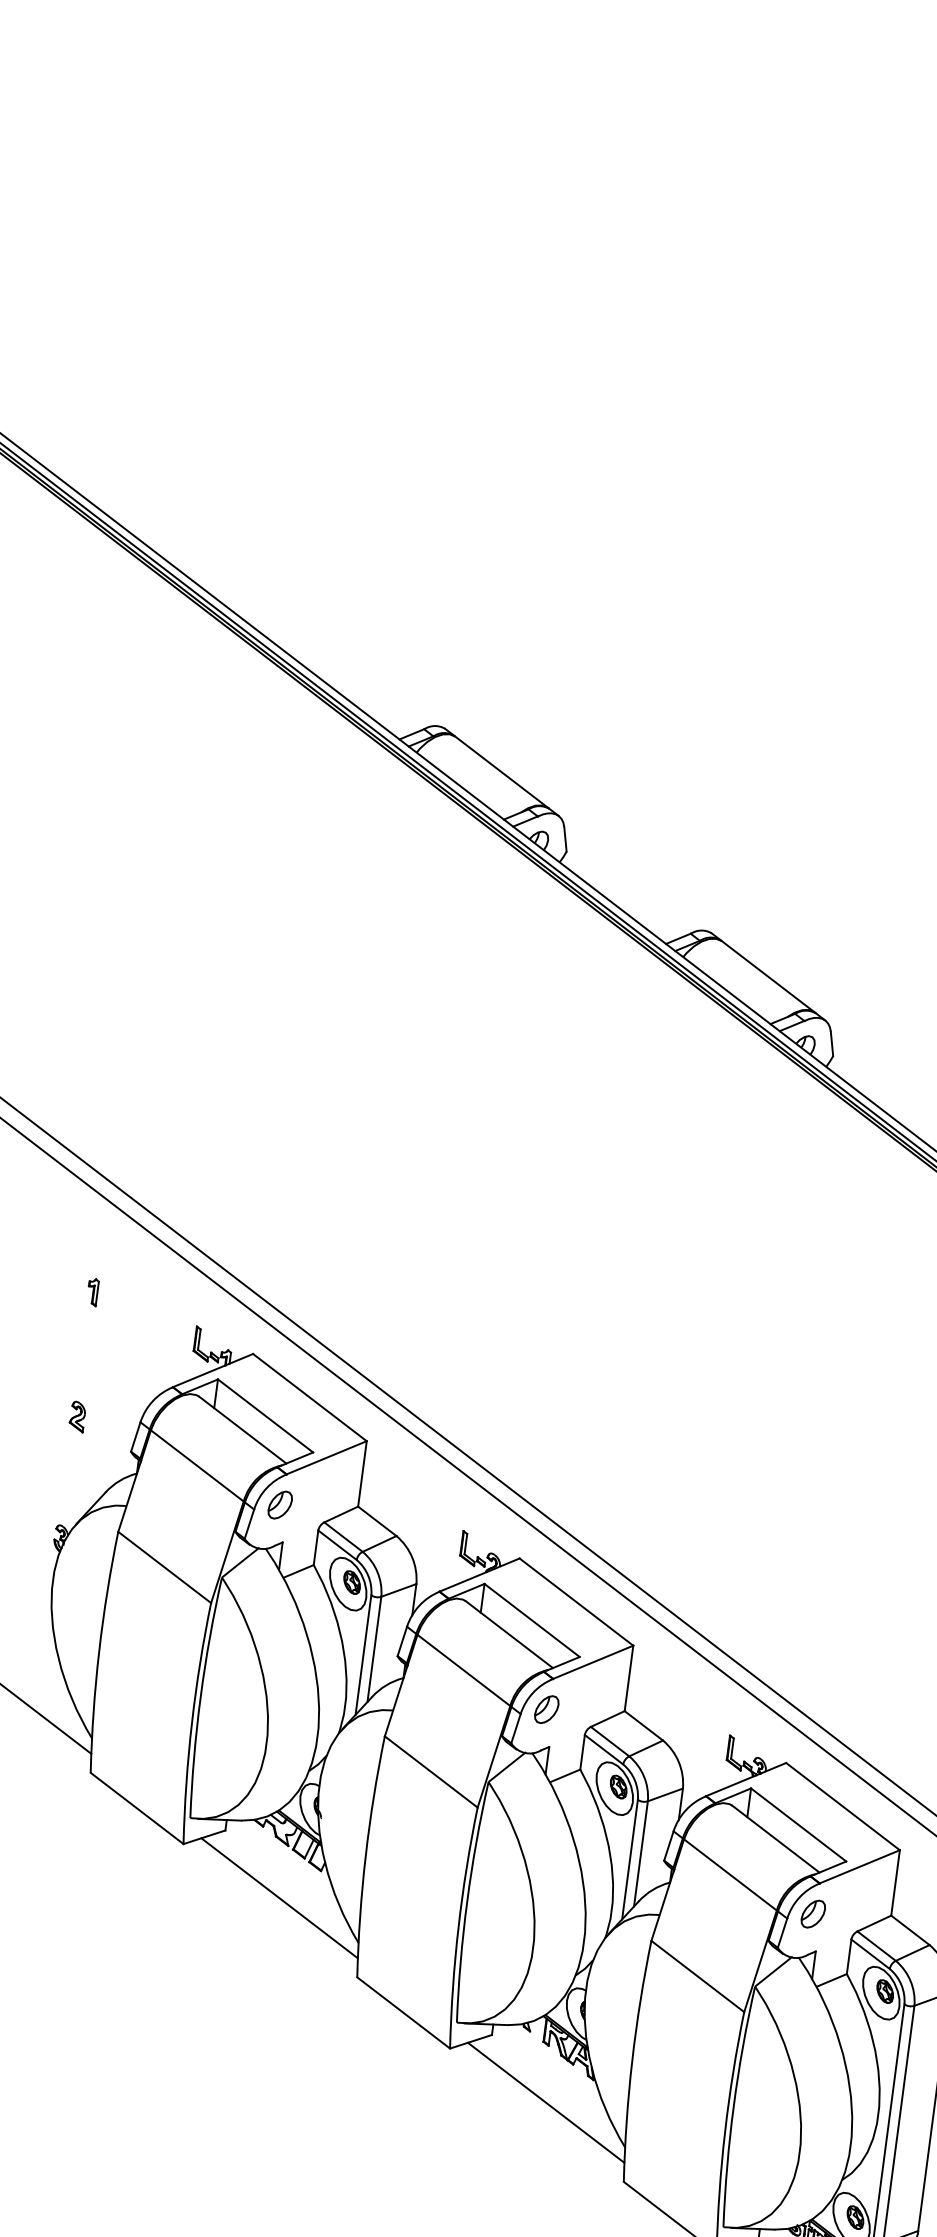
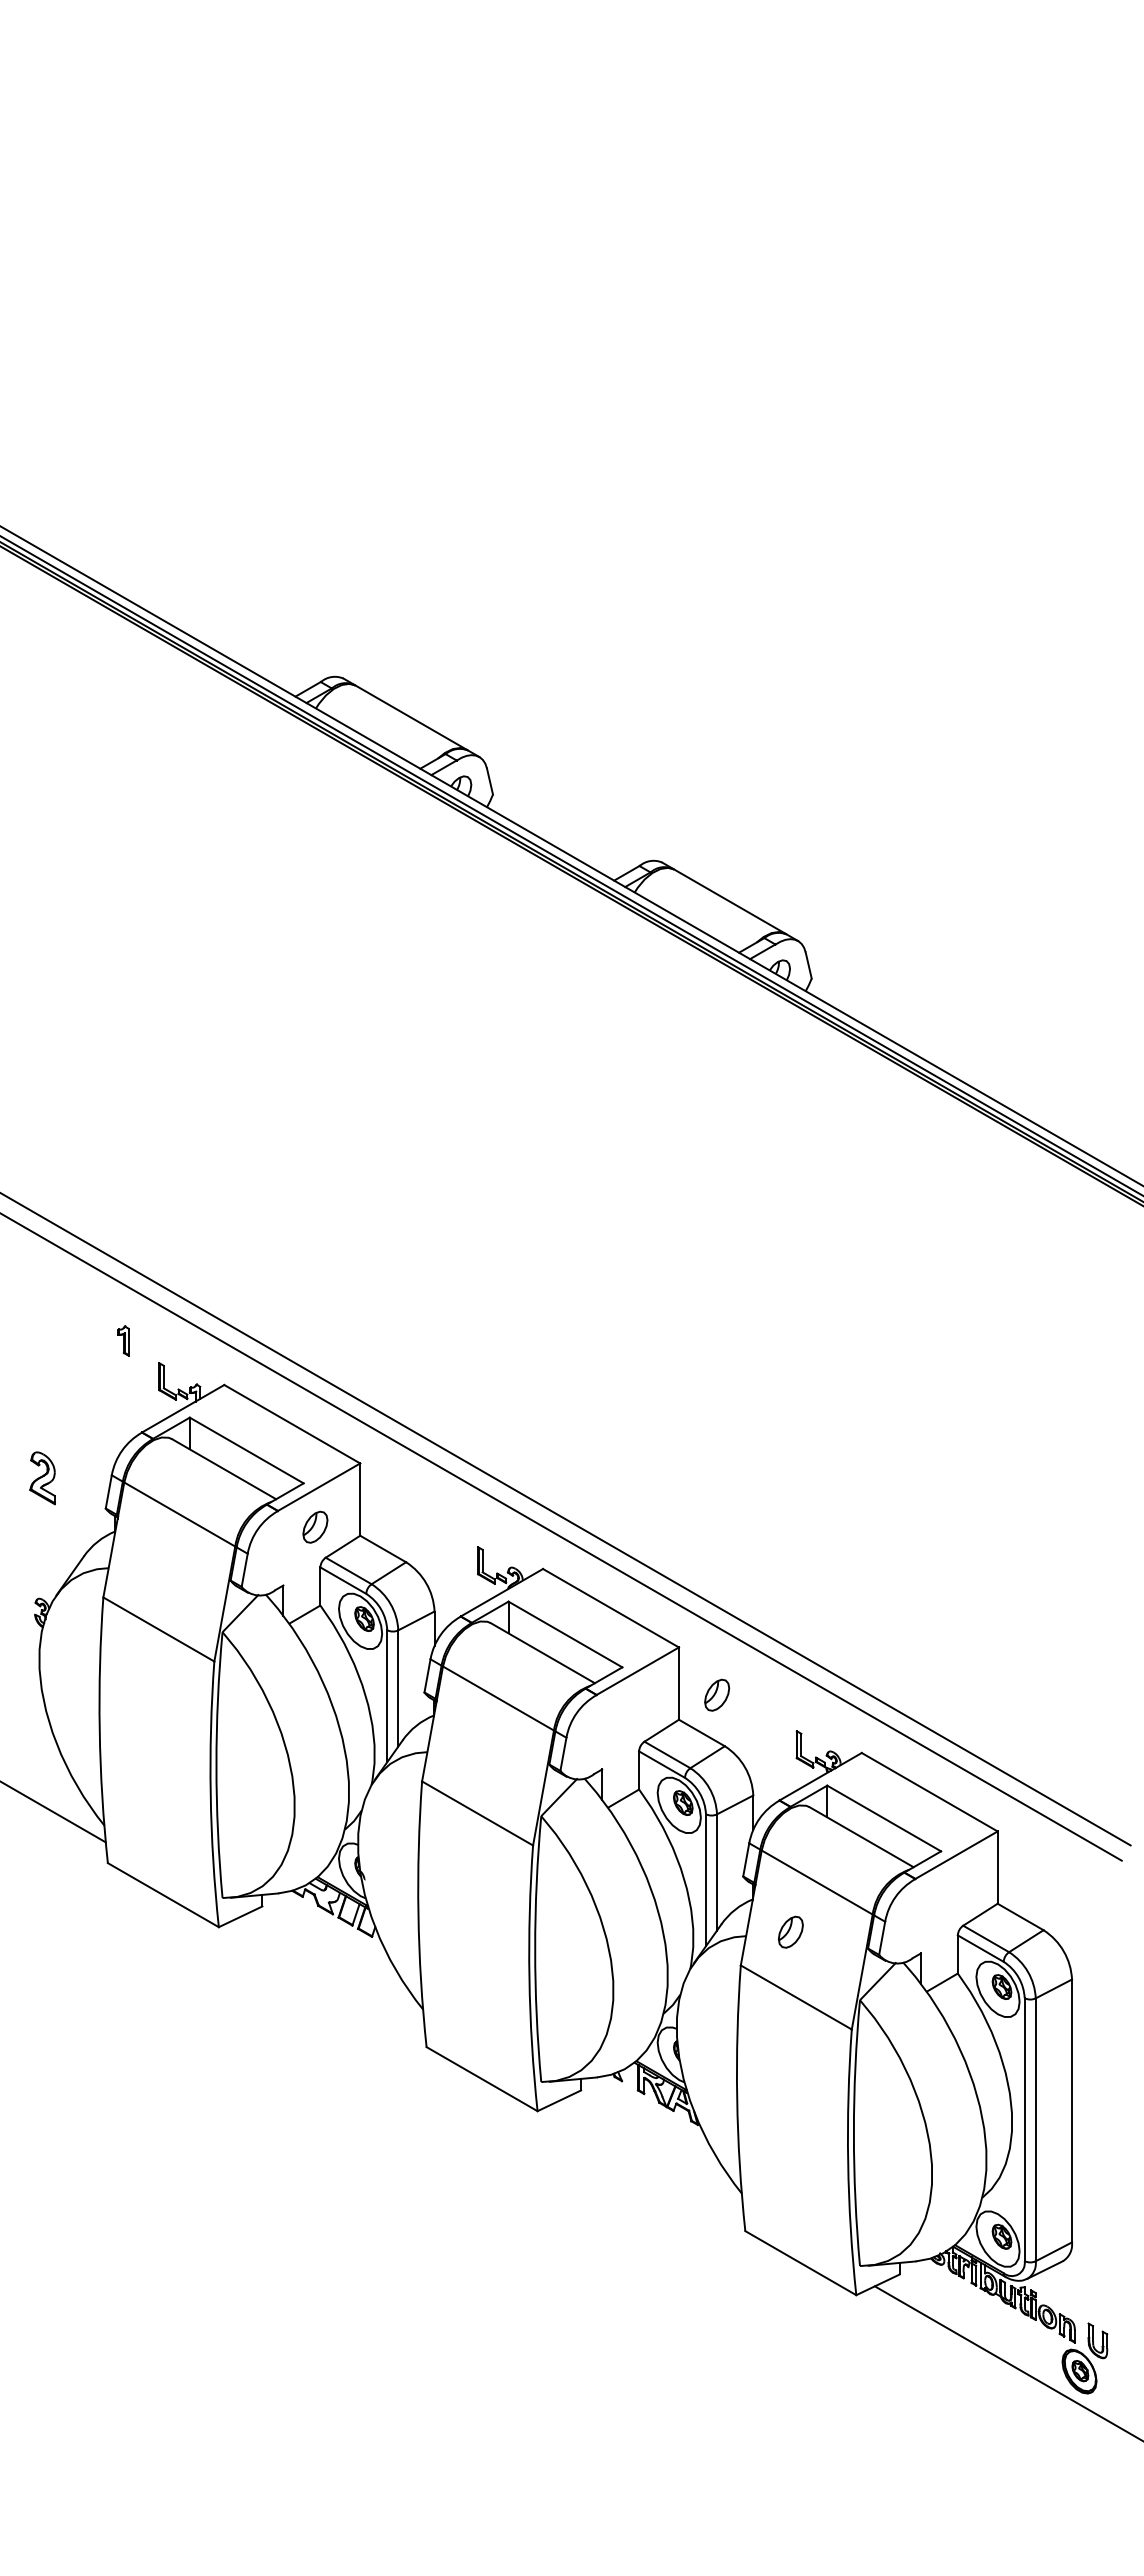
part: (92, 1291) -> (123, 1340), moved
part: (77, 1416) -> (42, 1478), size x1.6
part: (280, 1504) -> (315, 1526), moved
part: (547, 1708) -> (717, 1694), moved
line: (279, 1898) -> (330, 1972), removed
part: (813, 1913) -> (790, 1931), moved
line: (545, 2102) -> (649, 2156), removed

